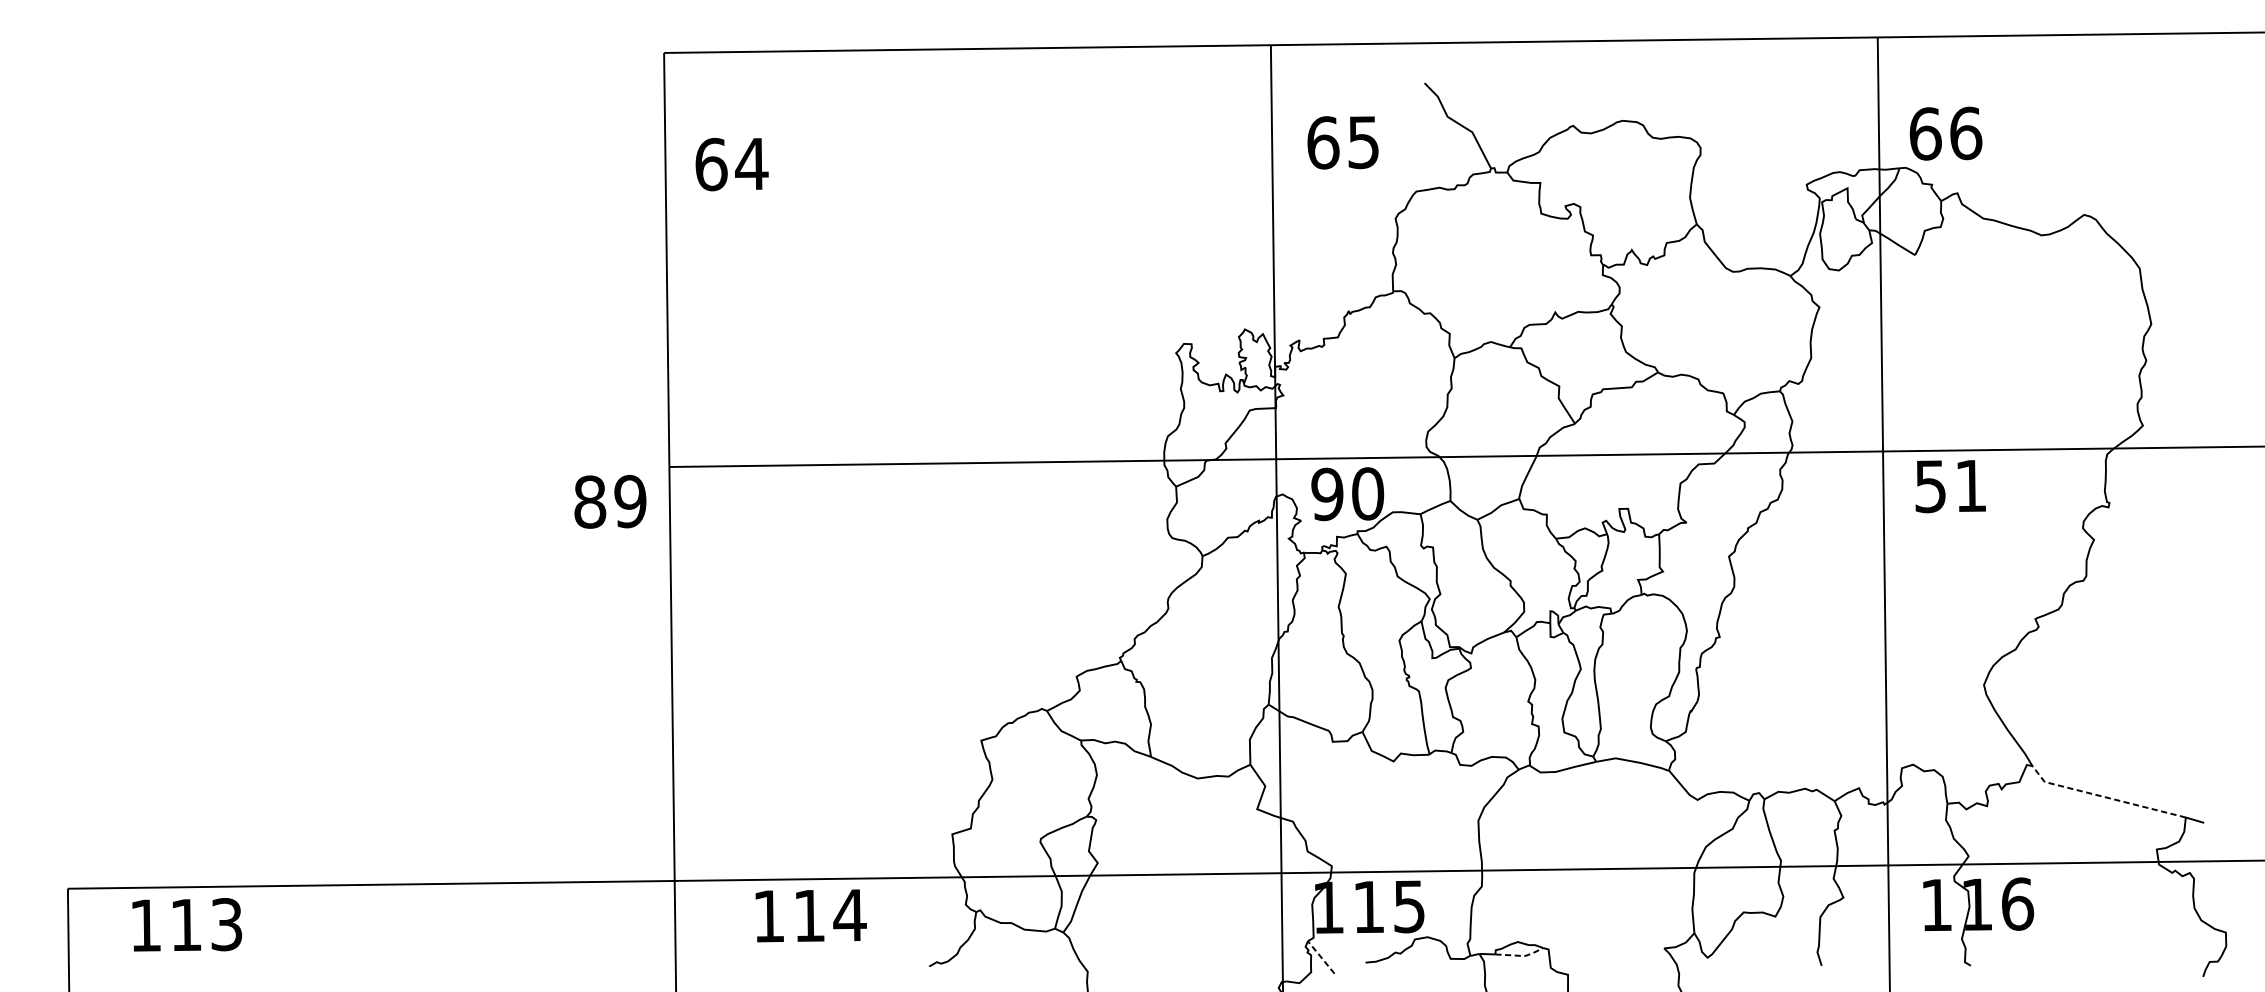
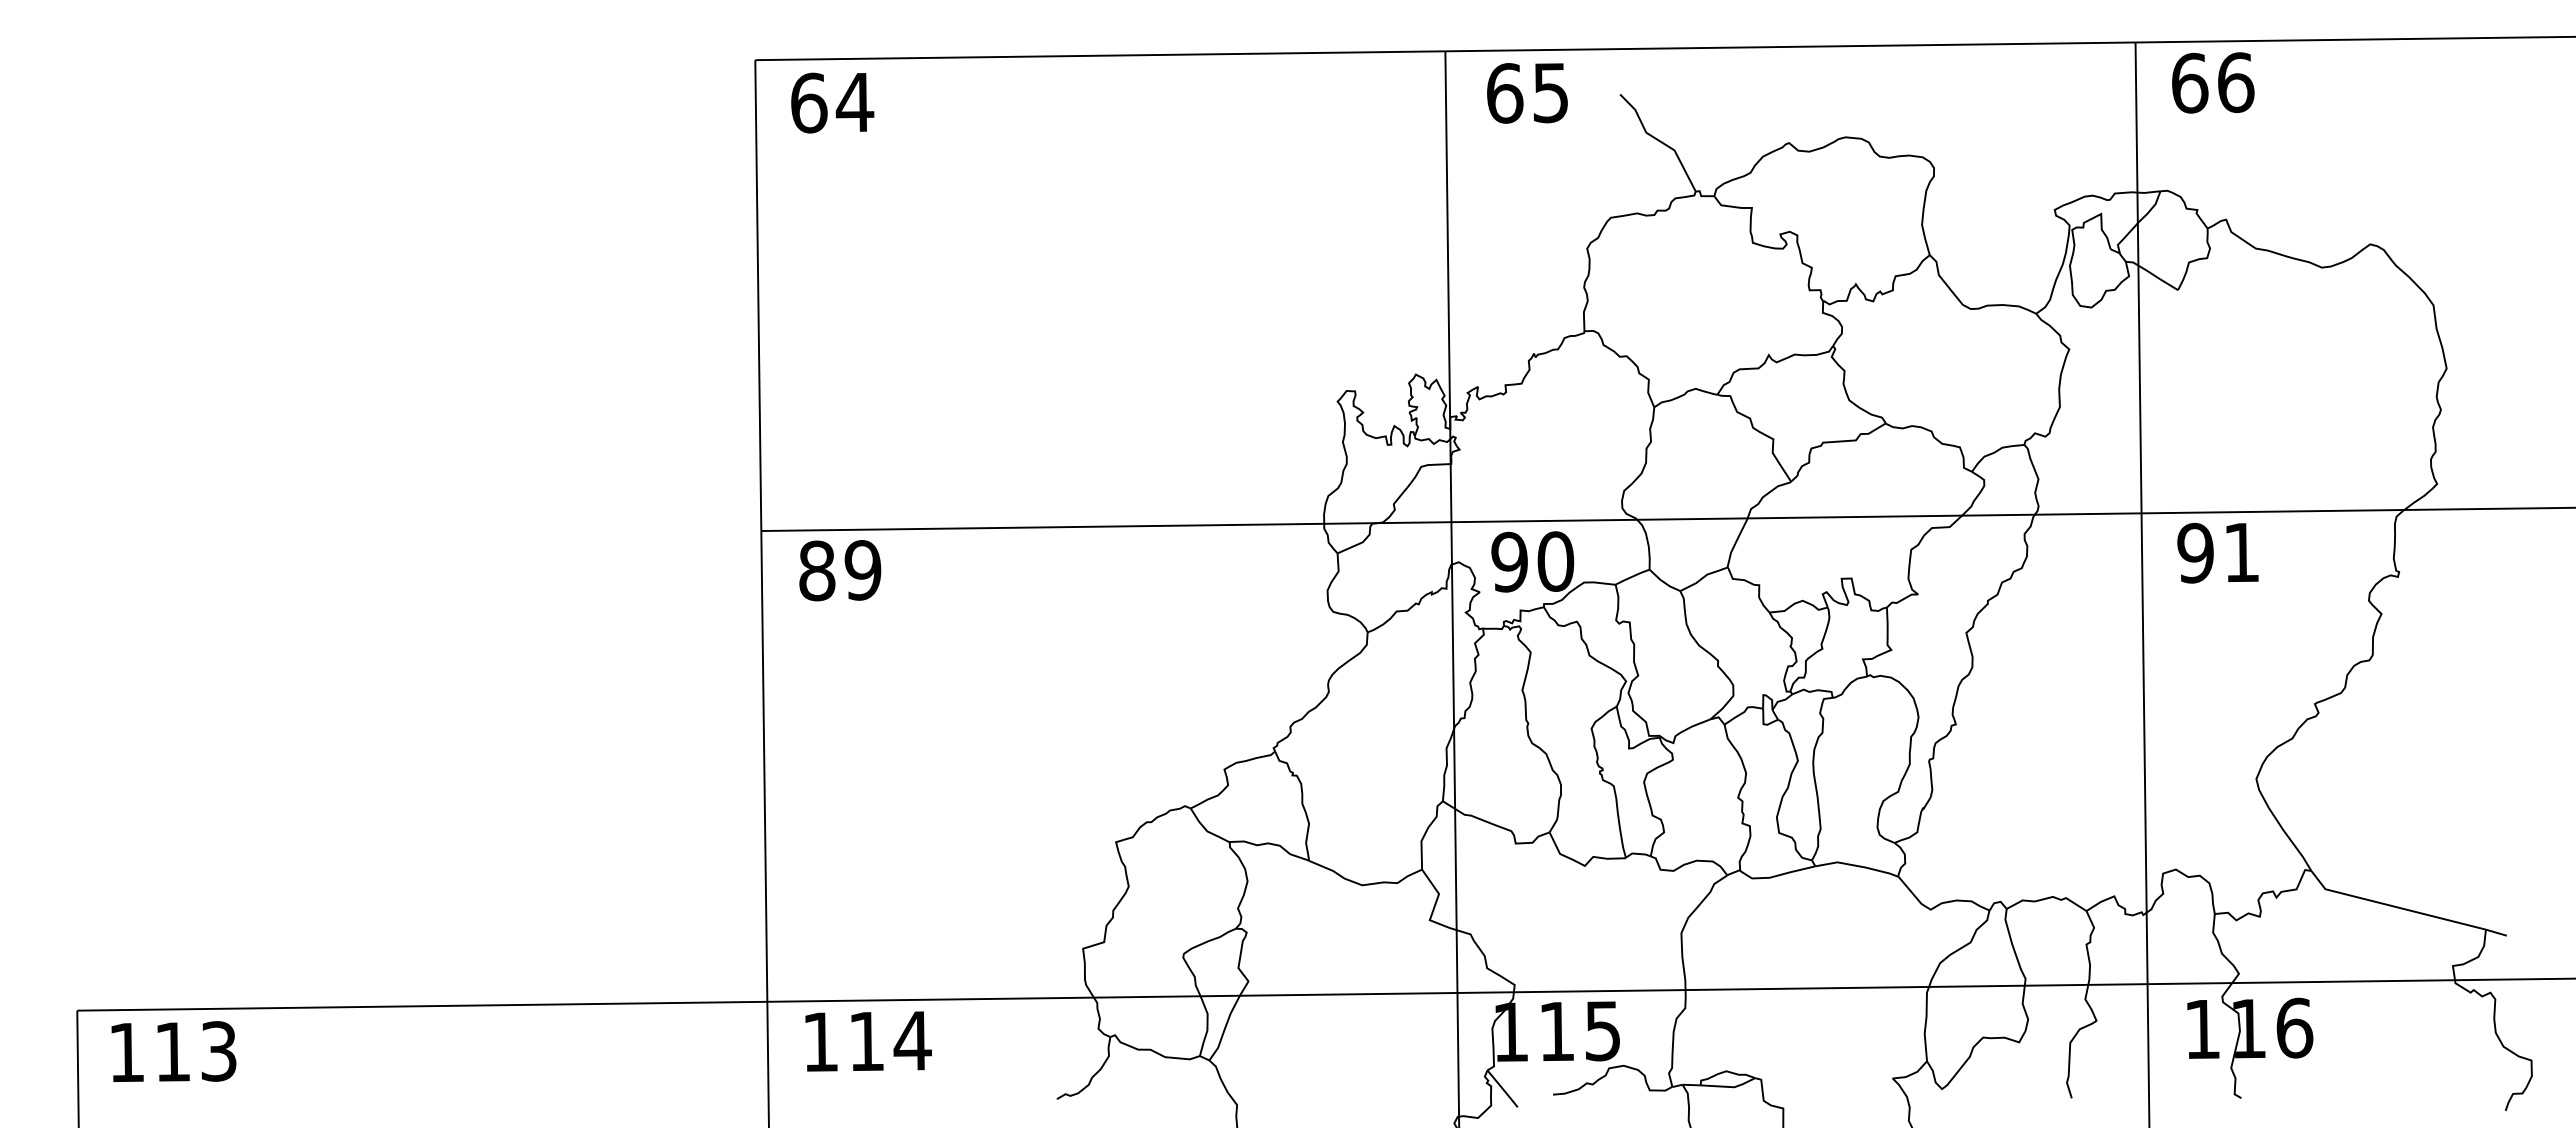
text: (1946, 133) -> (2213, 82), moved
text: (1343, 142) -> (1527, 93), moved
text: (731, 164) -> (832, 102), moved
text: (1930, 485) -> (2195, 552), 51 -> 91
text: (610, 501) -> (840, 570), moved
line: (2105, 797) -> (2394, 906), dashed -> solid
text: (811, 915) -> (868, 1041), moved
text: (186, 924) -> (173, 1051), moved
line: (1521, 956) -> (1730, 1087), dashed -> solid
line: (1321, 957) -> (1502, 1088), dashed -> solid

